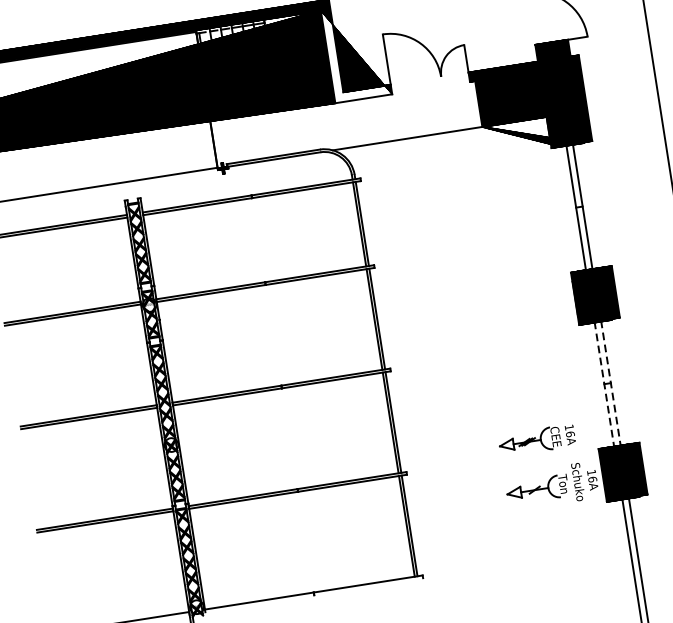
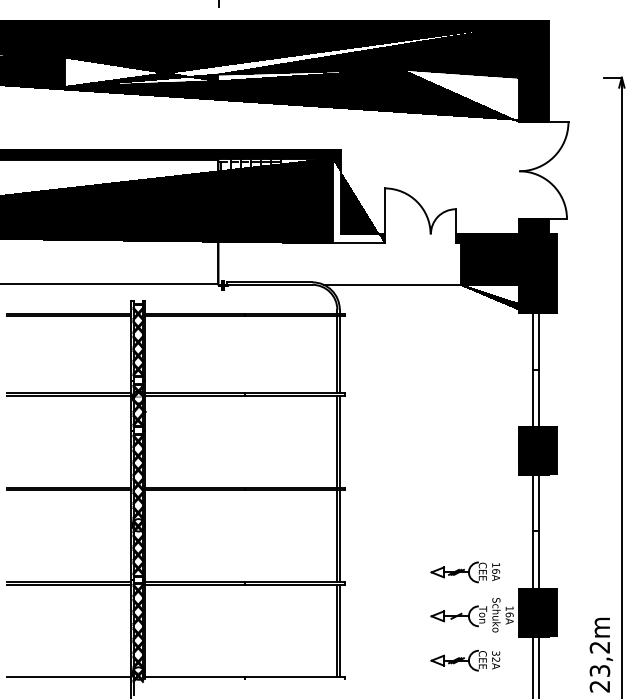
line: (611, 383) -> (539, 531), dashed -> solid
line: (604, 384) -> (533, 531), dashed -> solid
part: (552, 536) -> (465, 660), added

